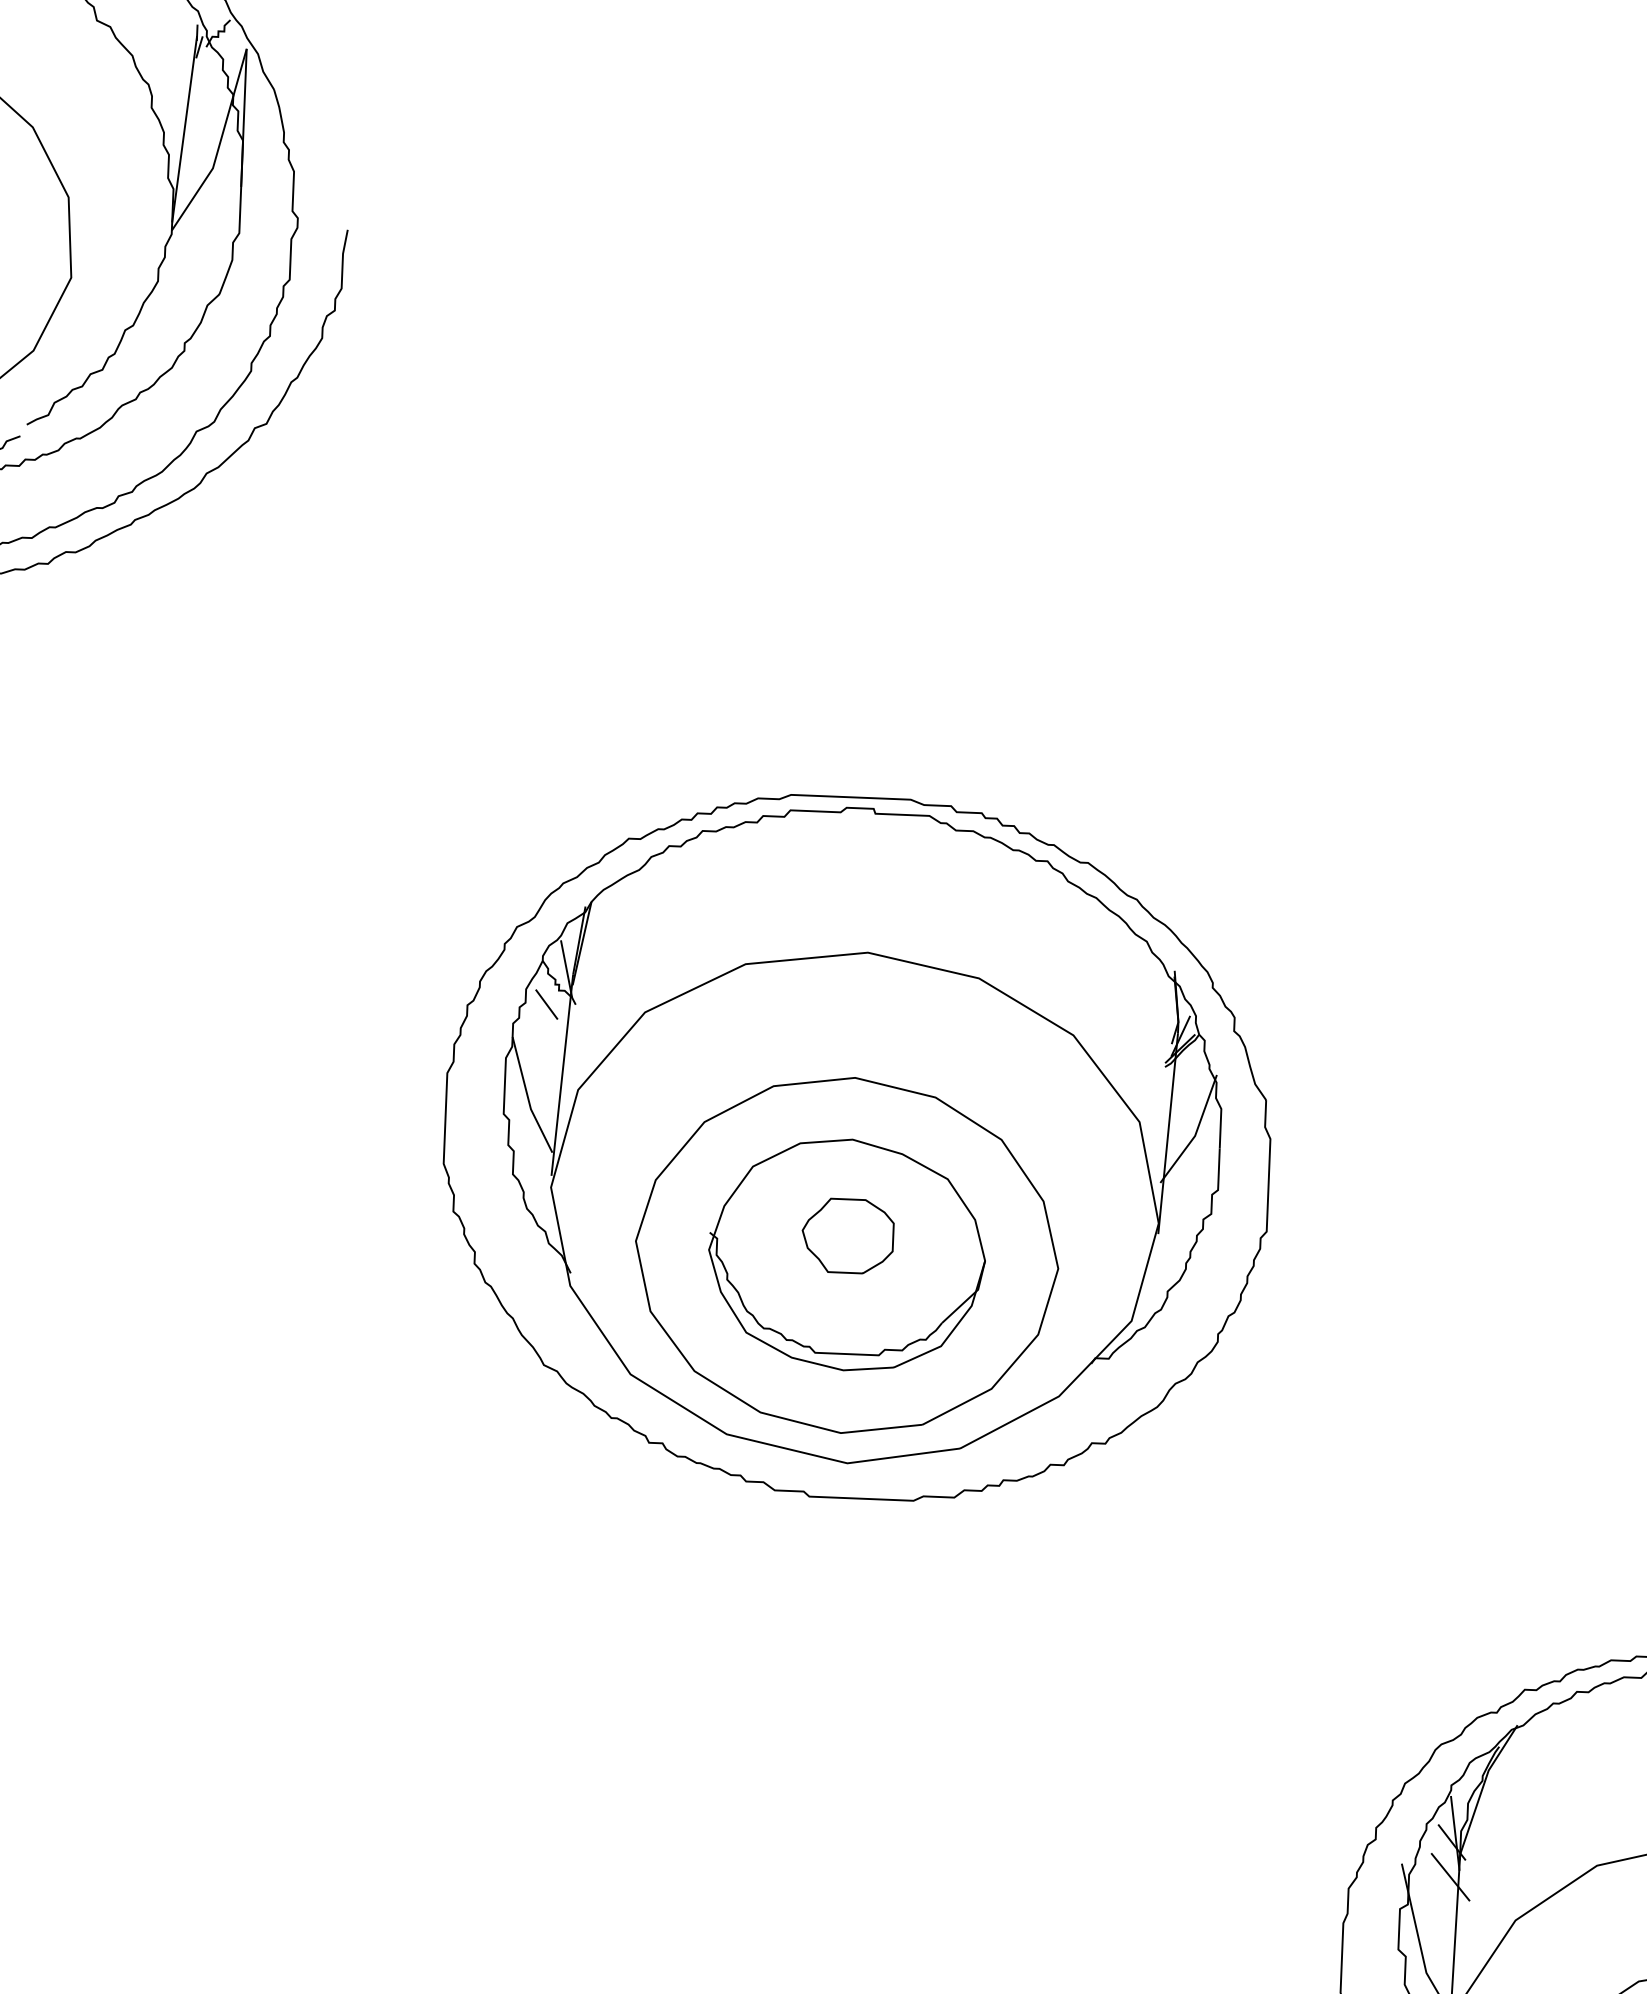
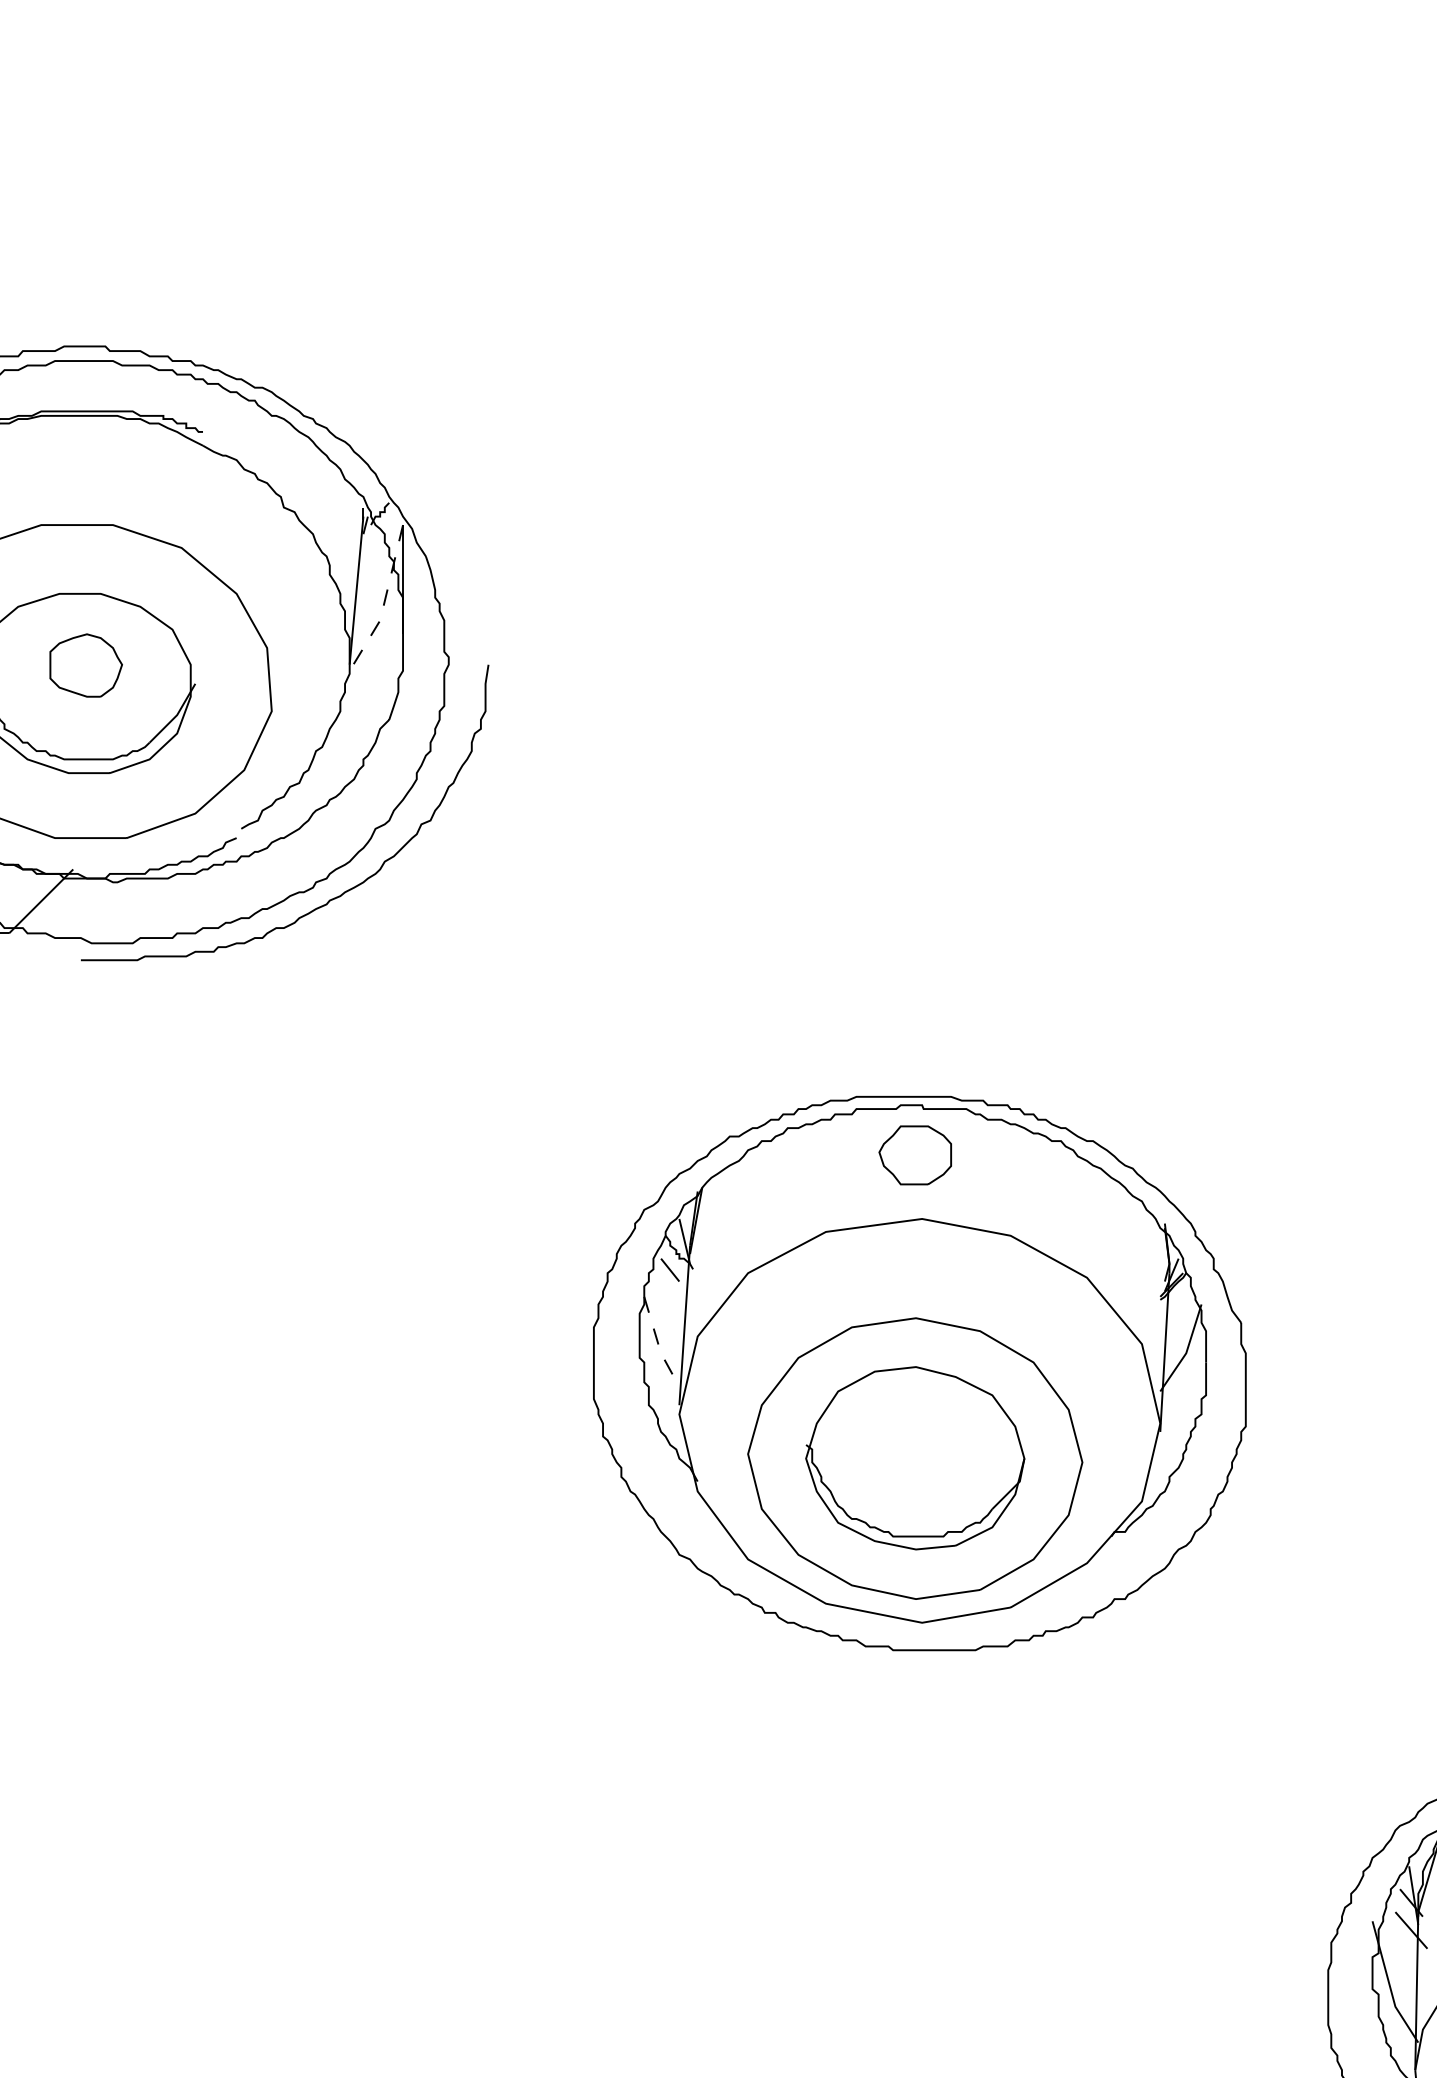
line: (219, 145) -> (384, 602), solid -> dashed
line: (528, 1098) -> (658, 1344), solid -> dashed
part: (846, 1236) -> (914, 1155), moved

